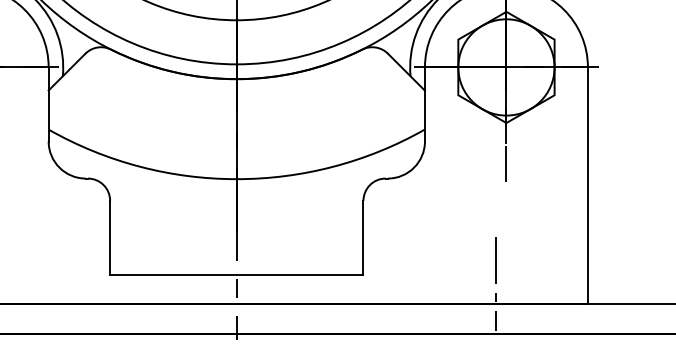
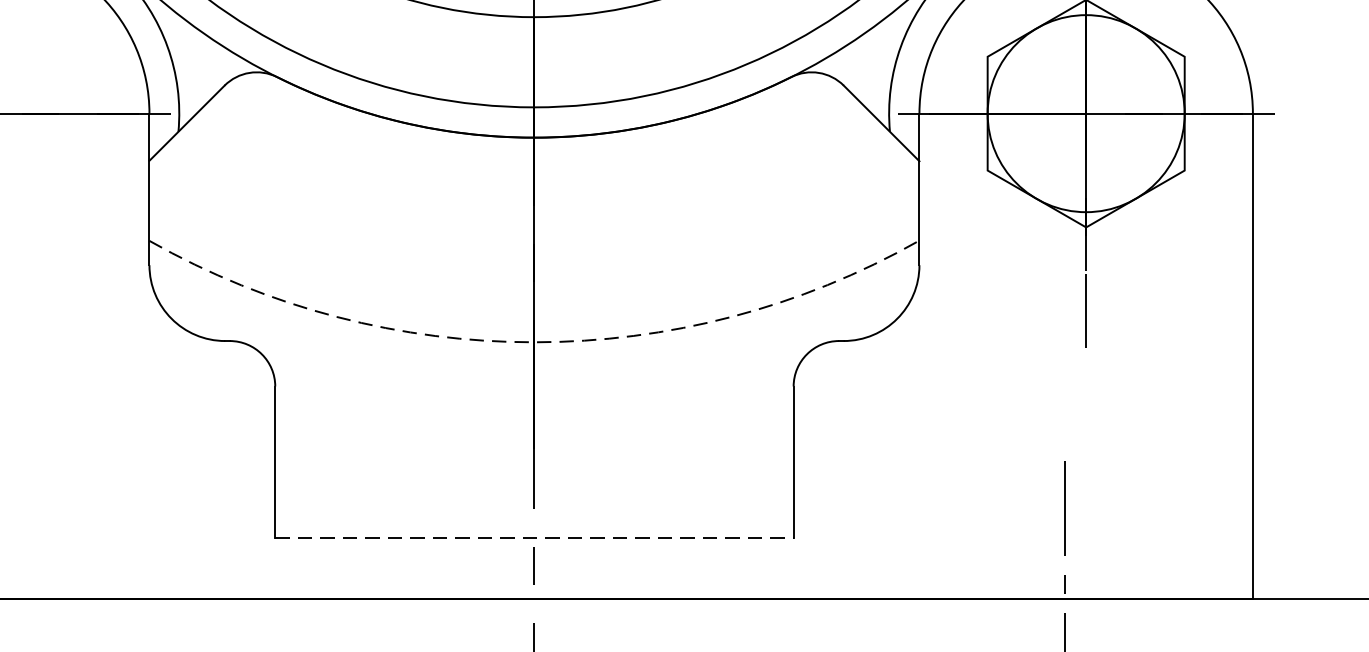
arc: (236, 179) -> (533, 342), solid -> dashed
line: (236, 274) -> (533, 537), solid -> dashed

